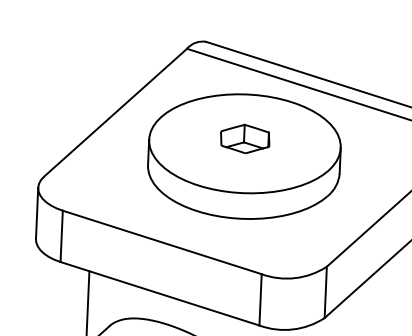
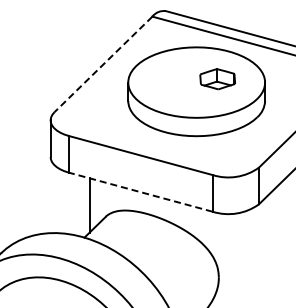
line: (115, 112) -> (103, 64), solid -> dashed
part: (244, 139) -> (217, 79), moved
line: (159, 294) -> (140, 192), solid -> dashed

